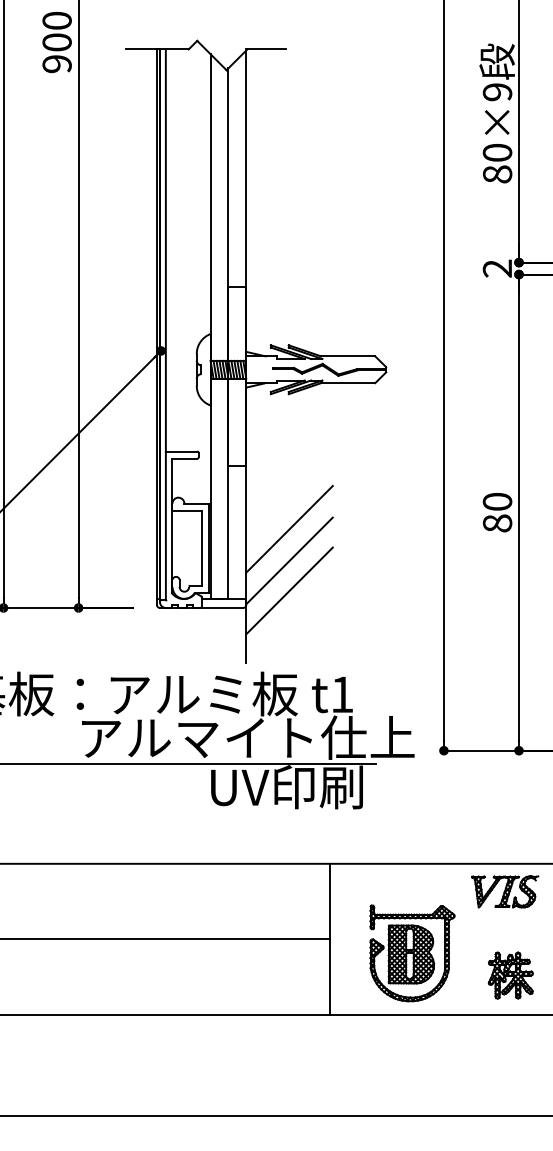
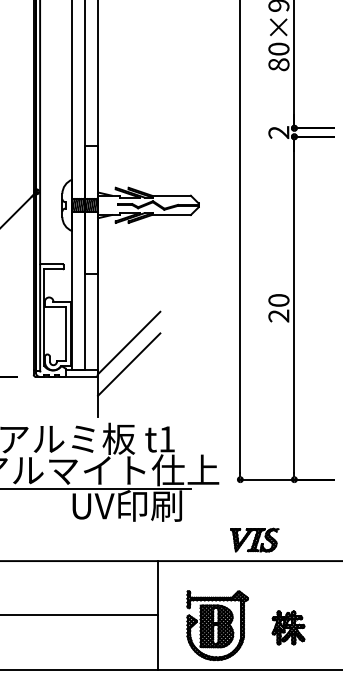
text: (497, 523) -> (278, 316), 80 -> 20
line: (289, 528) -> (129, 319), removed
part: (505, 891) -> (255, 539), moved
part: (510, 975) -> (288, 627), moved

